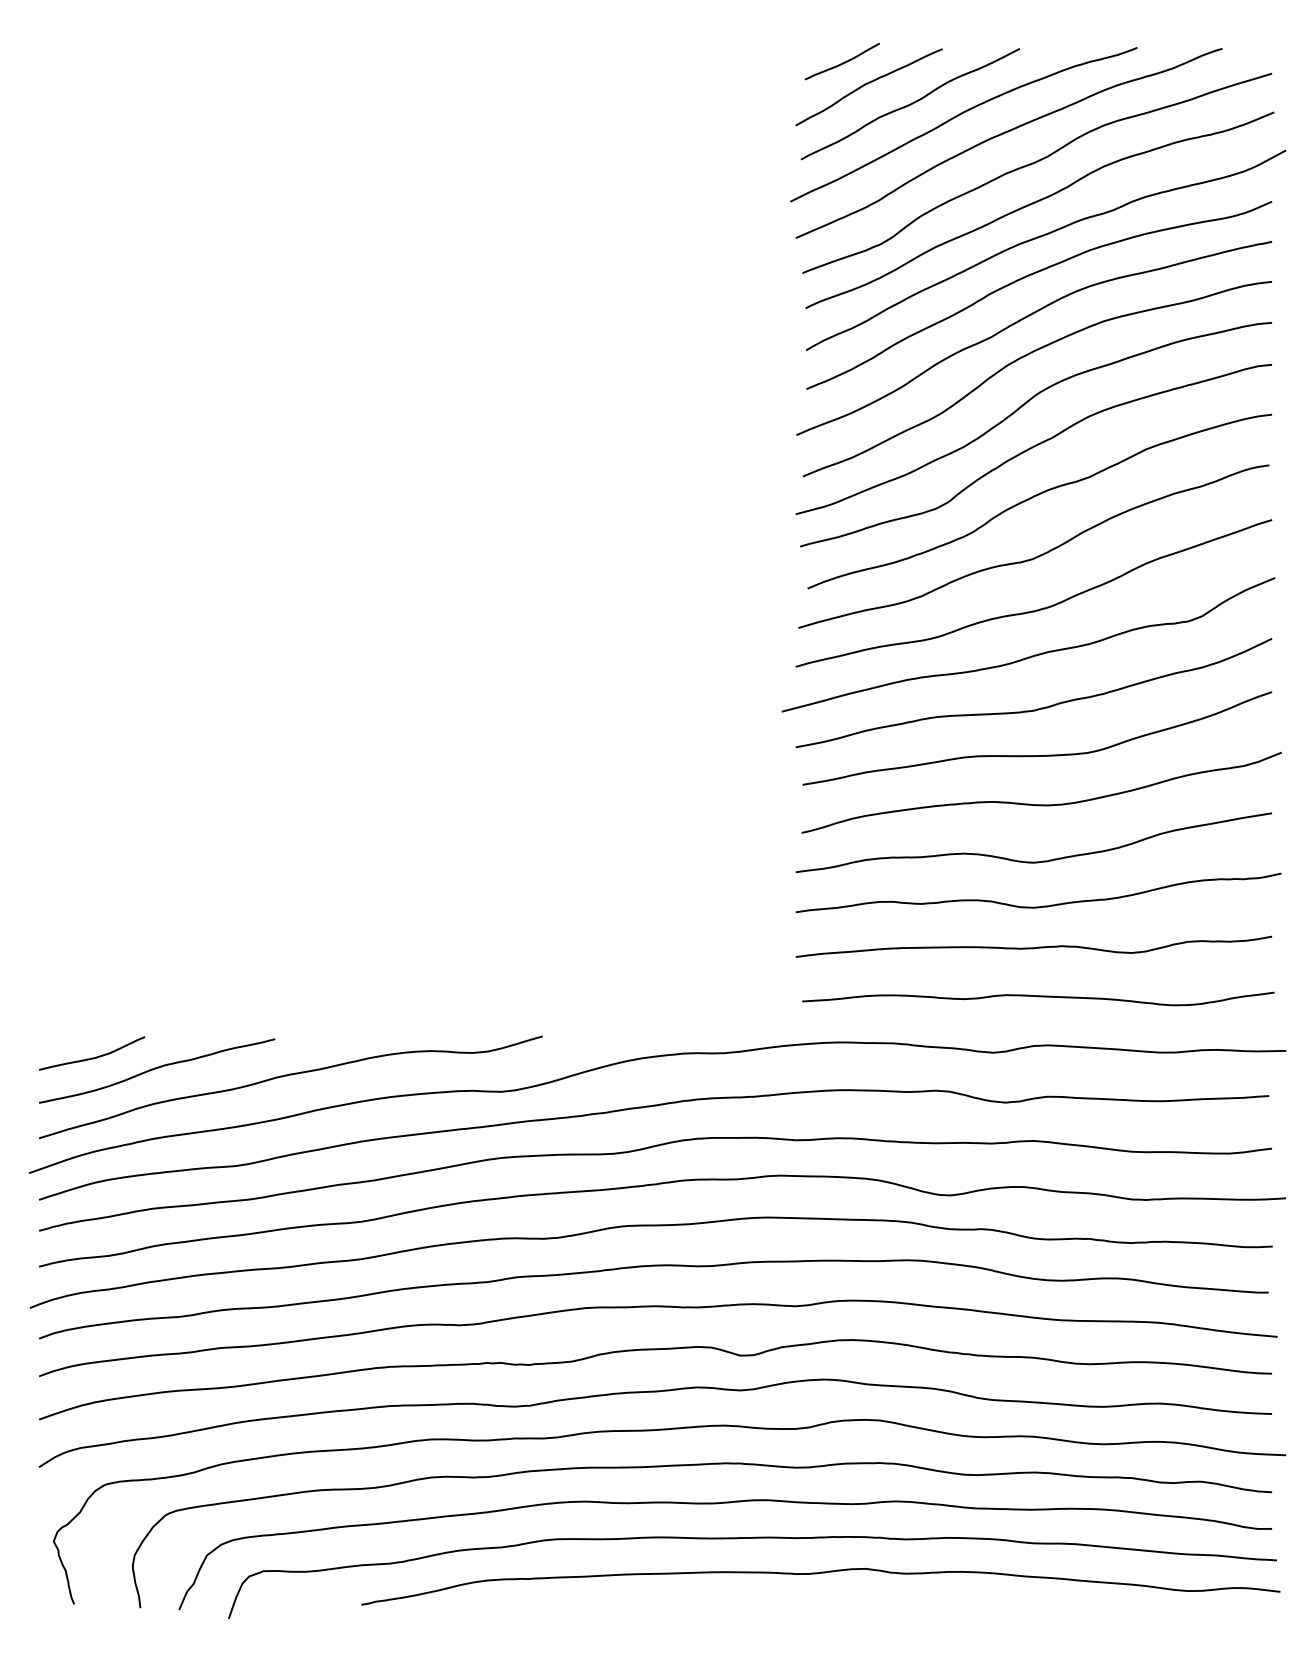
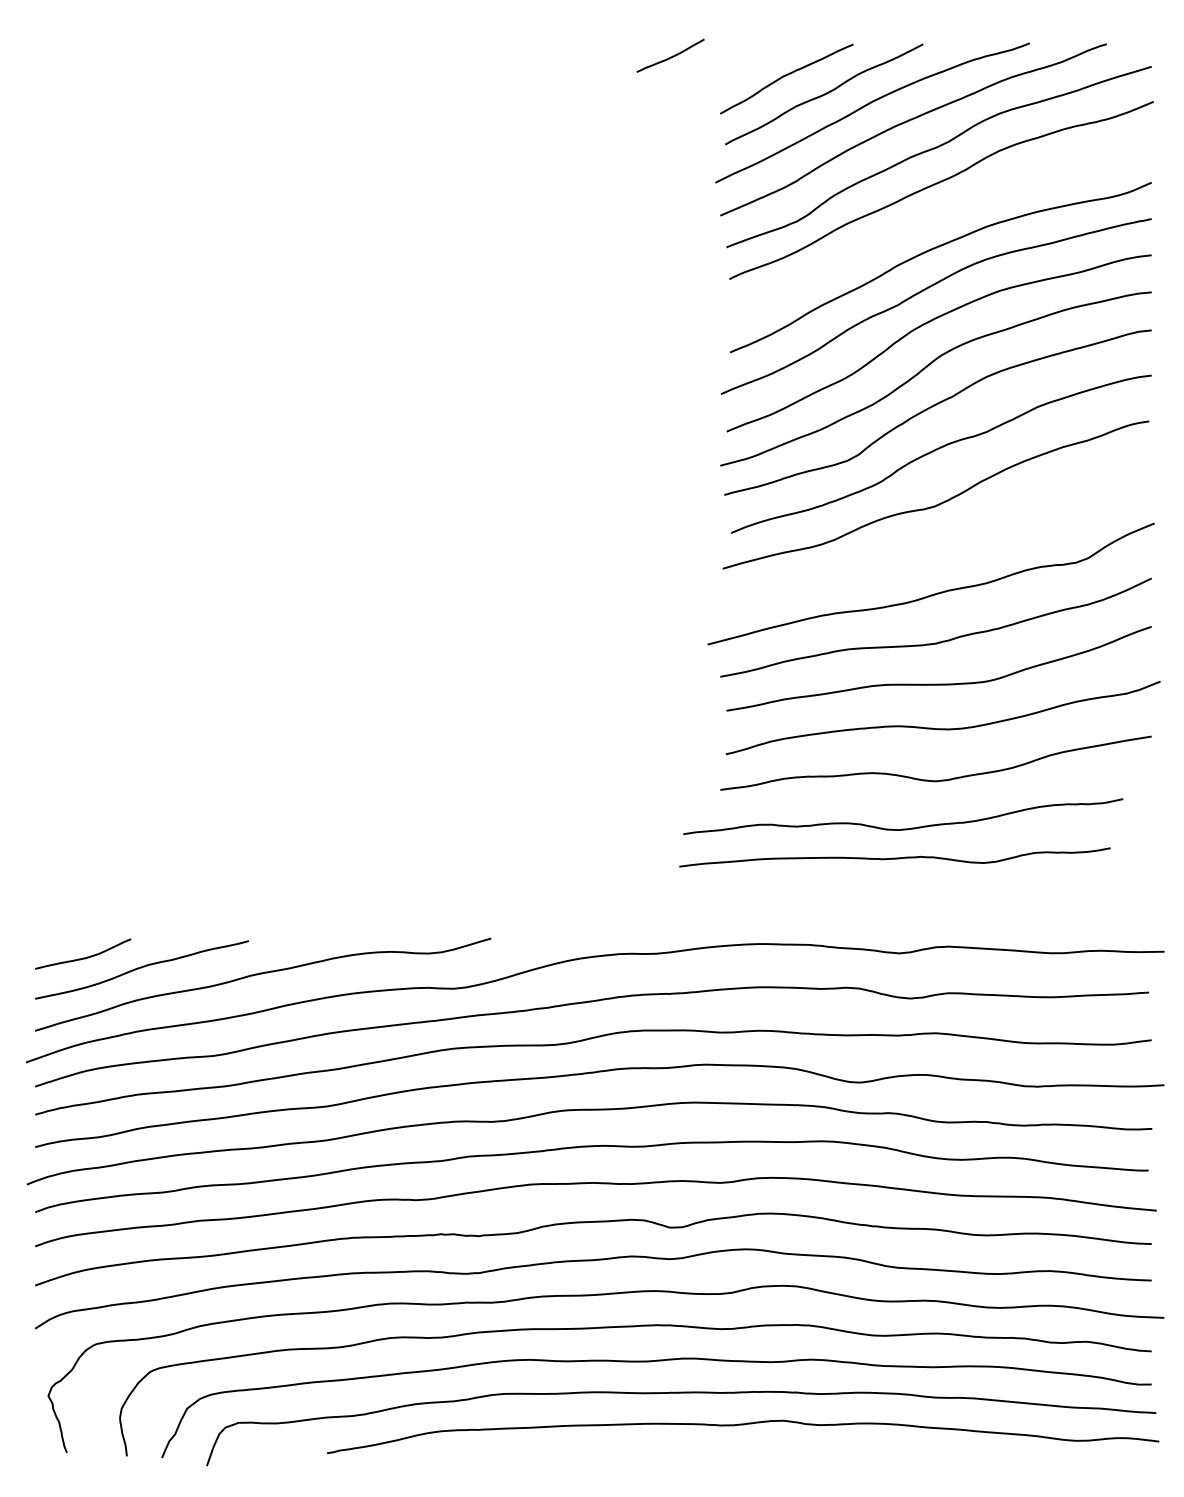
curve: (842, 62) -> (670, 56), moved
curve: (1039, 237) -> (941, 215), removed
curve: (1037, 608) -> (939, 551), removed
curve: (1038, 906) -> (903, 828), moved
curve: (1033, 946) -> (894, 857), moved
curve: (1038, 997) -> (940, 903), removed

